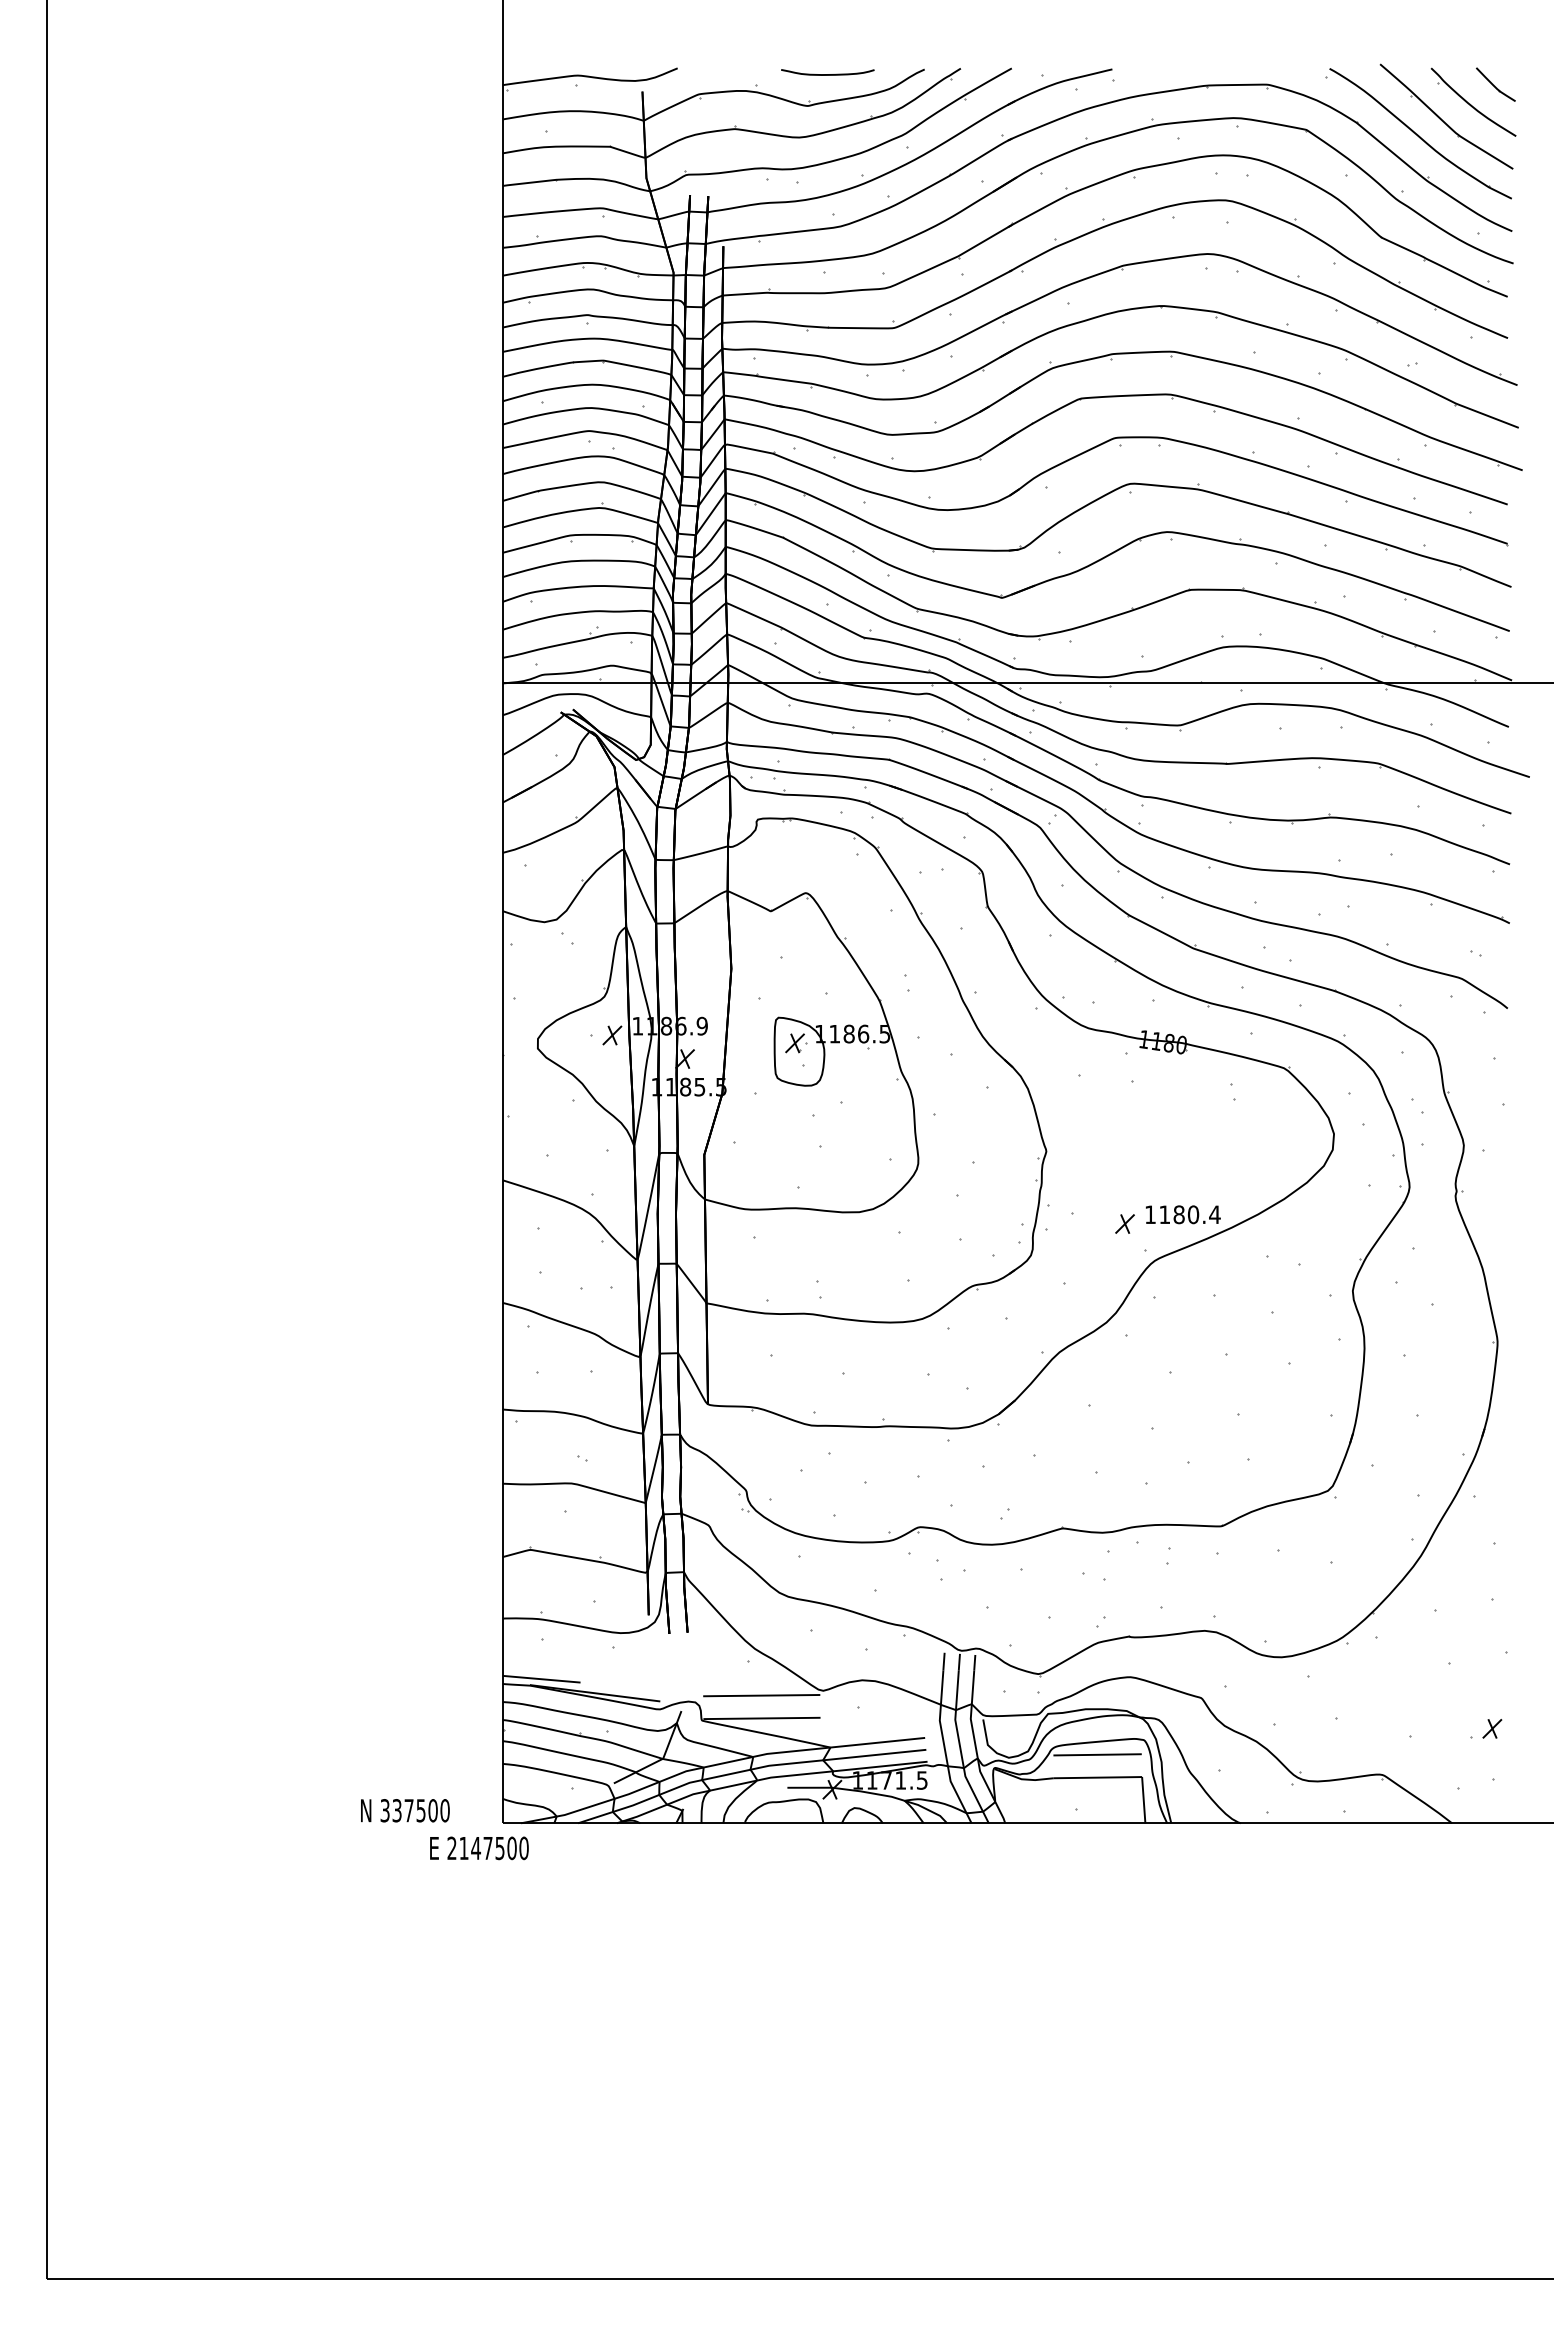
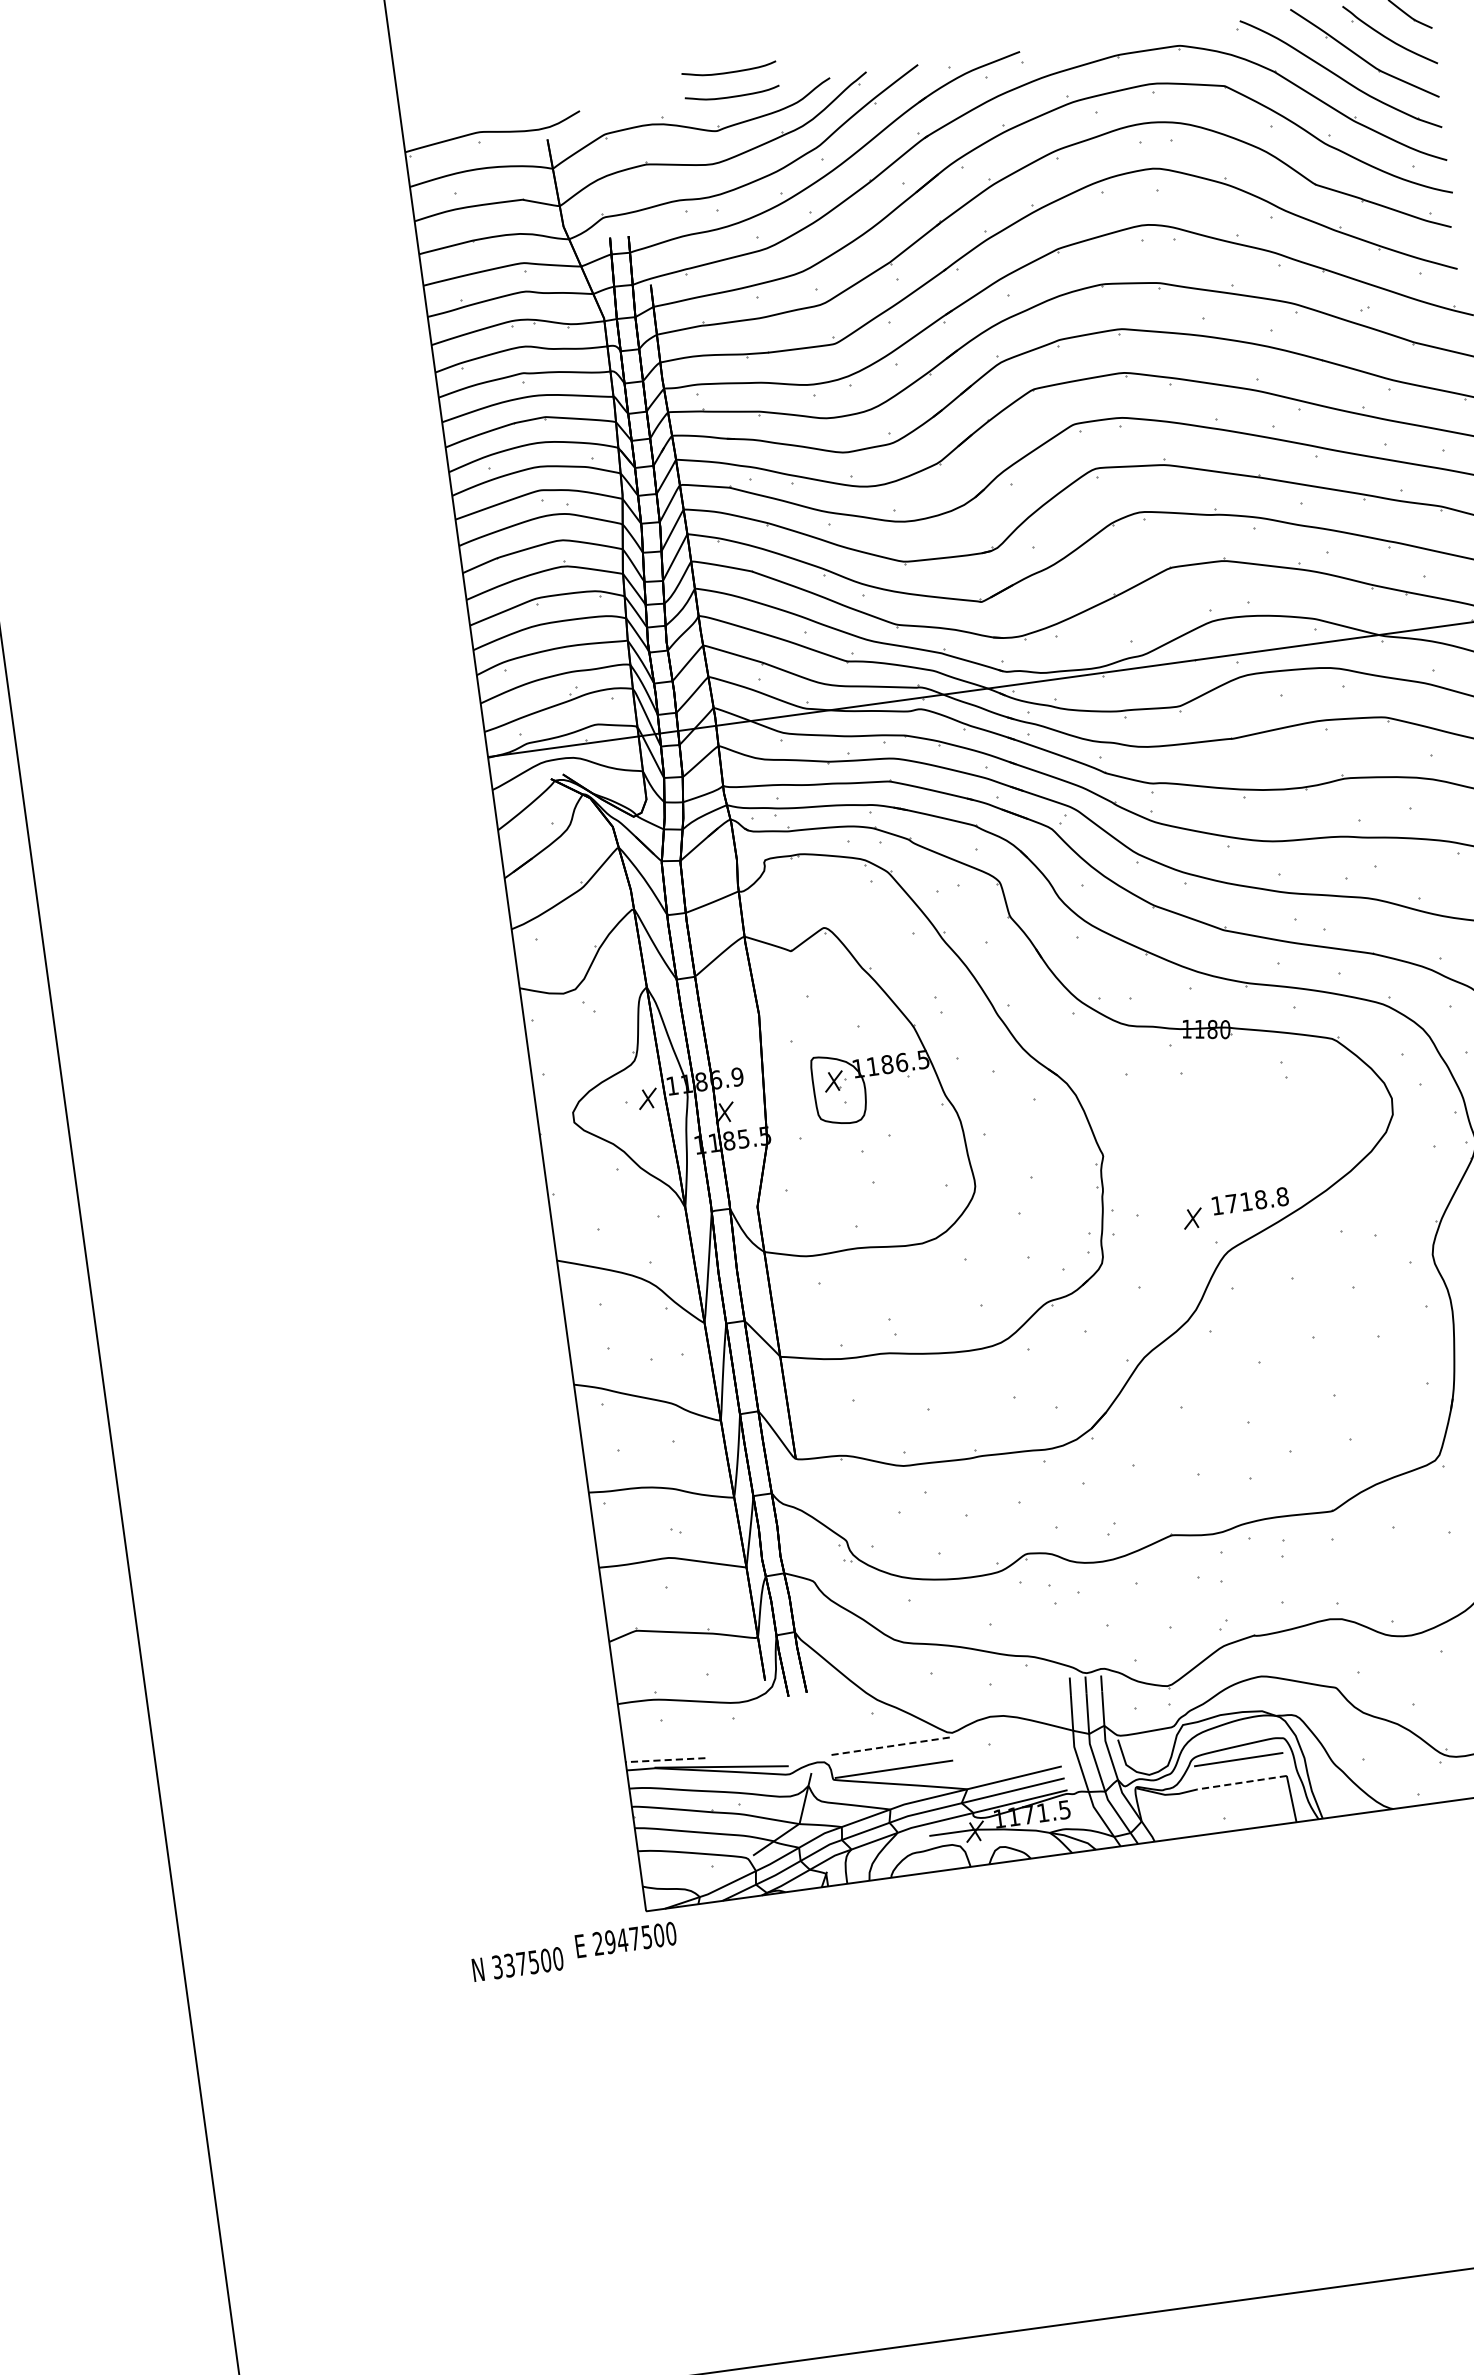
curve: (827, 50) -> (729, 72), added
text: (1189, 1214) -> (1256, 1200), 1180.4 -> 1718.8
line: (541, 1679) -> (665, 1760), solid -> dashed
line: (761, 1695) -> (890, 1746), solid -> dashed
line: (1097, 1777) -> (1241, 1782), solid -> dashed
text: (405, 1810) -> (518, 1964), moved
text: (463, 1848) -> (609, 1942), 2147500 -> 2947500

